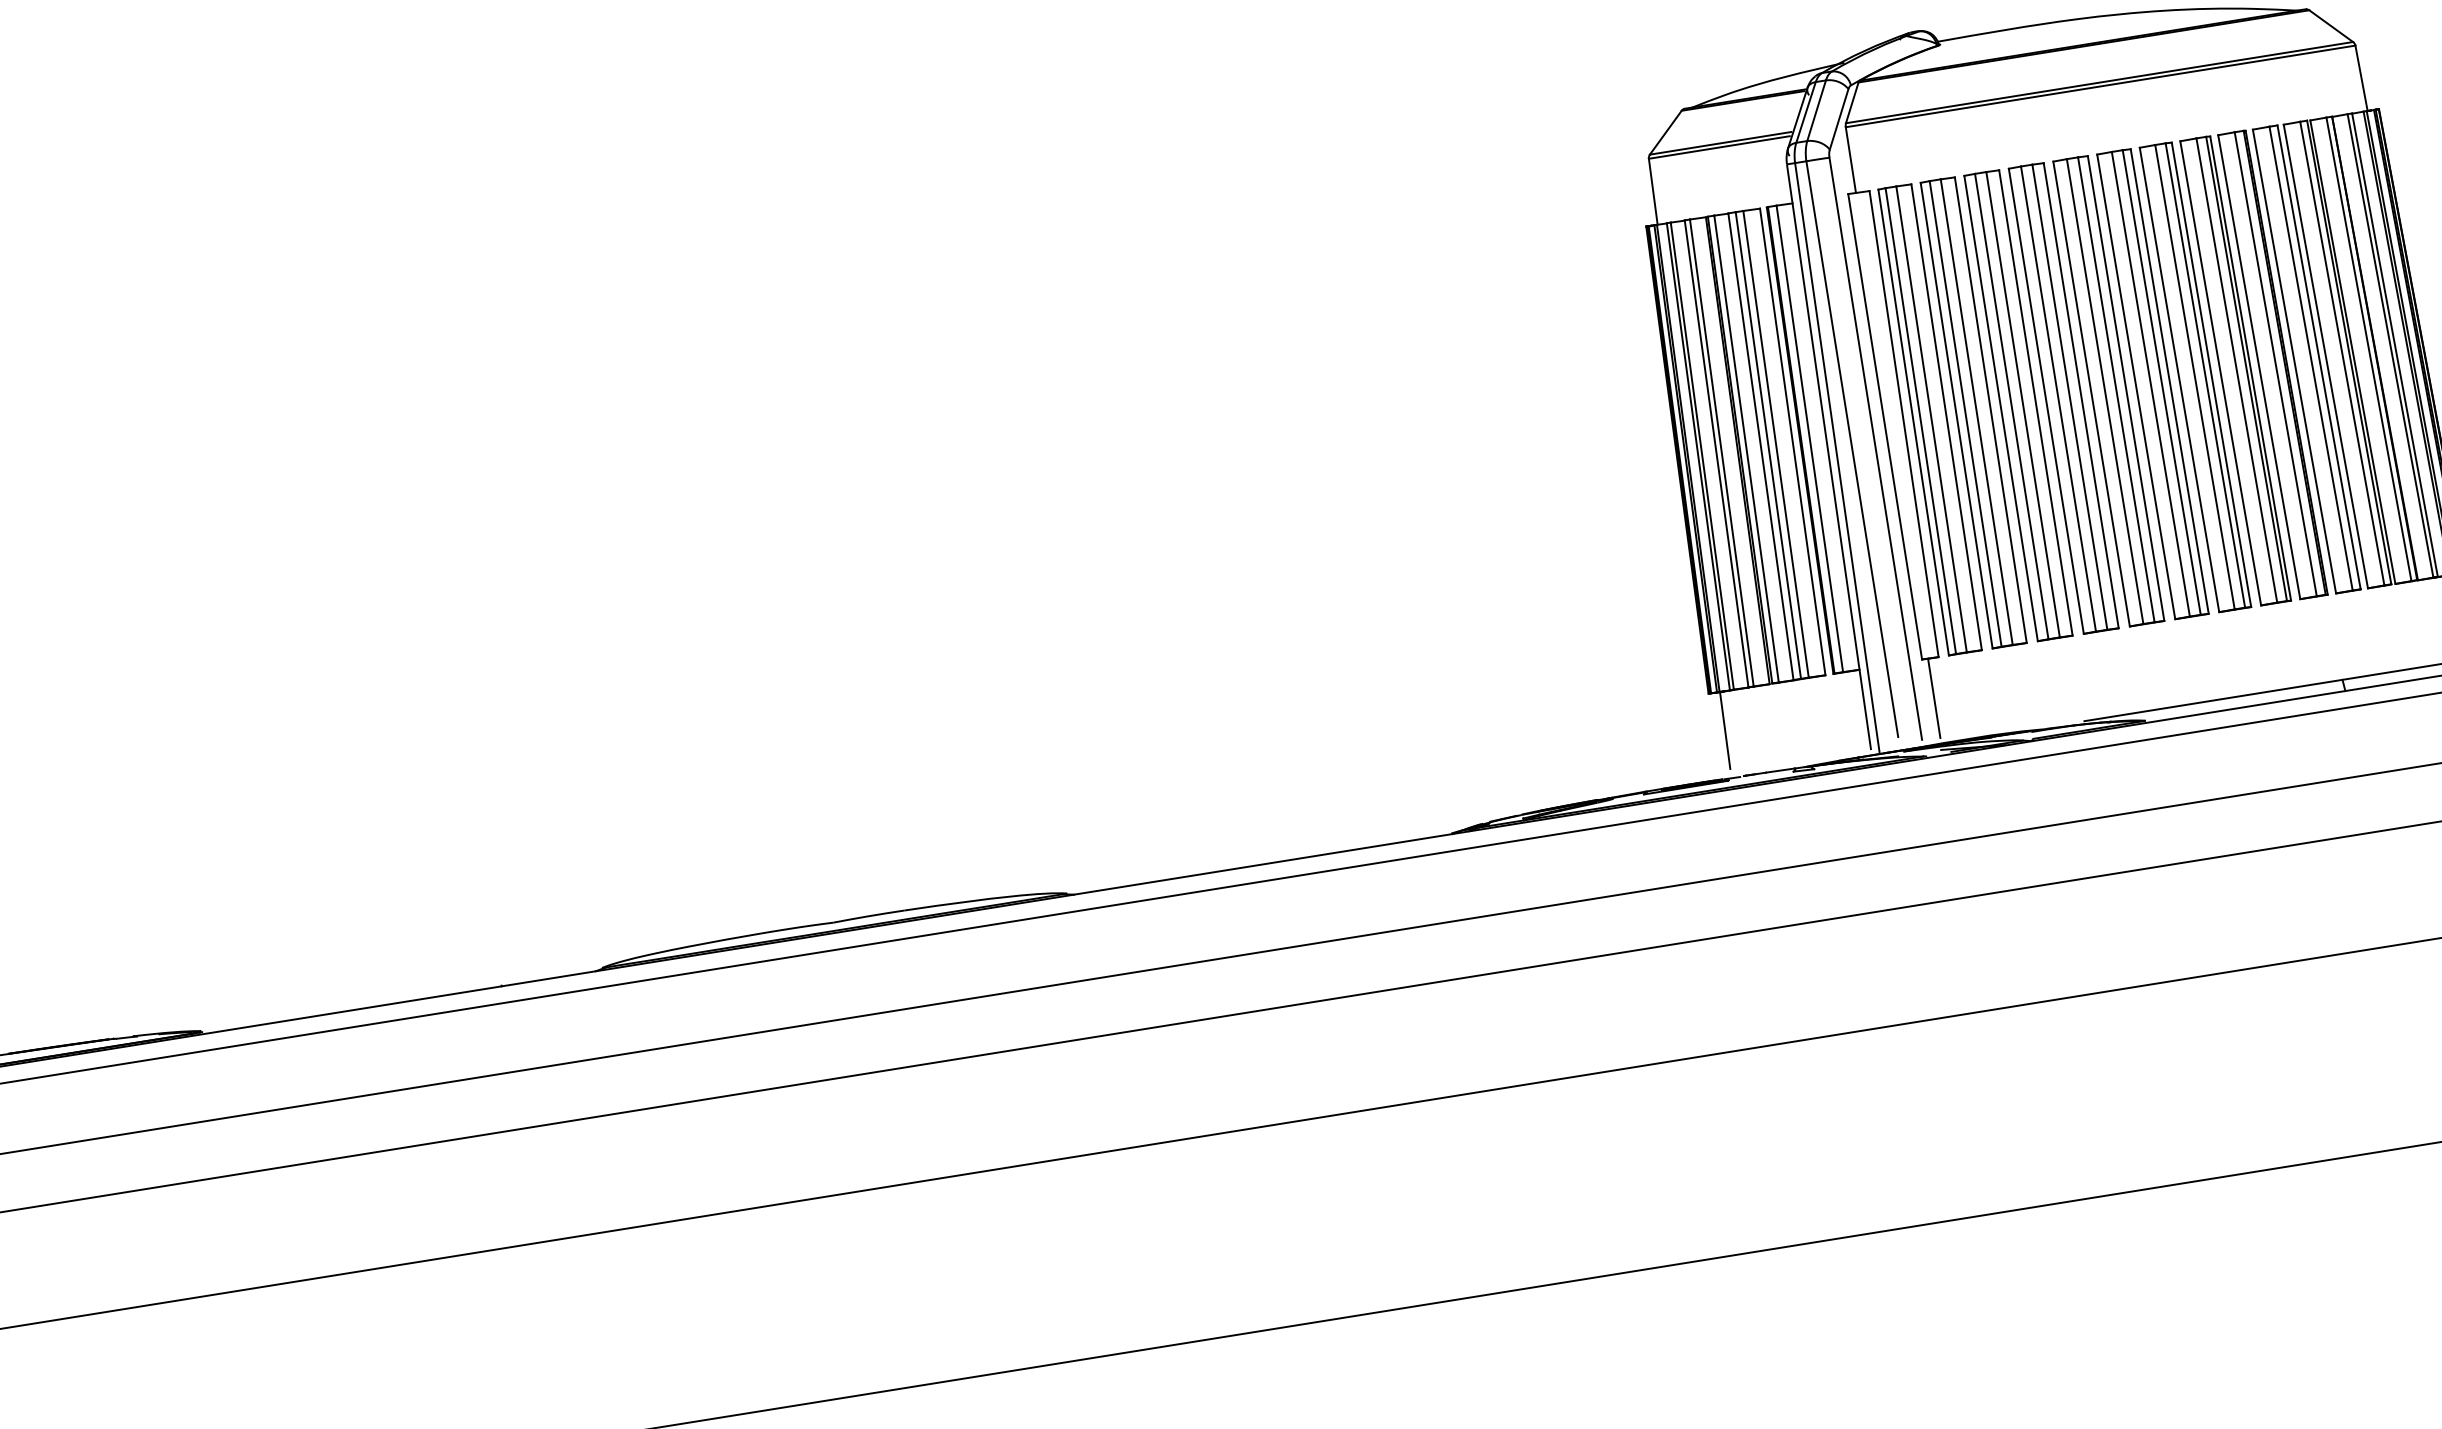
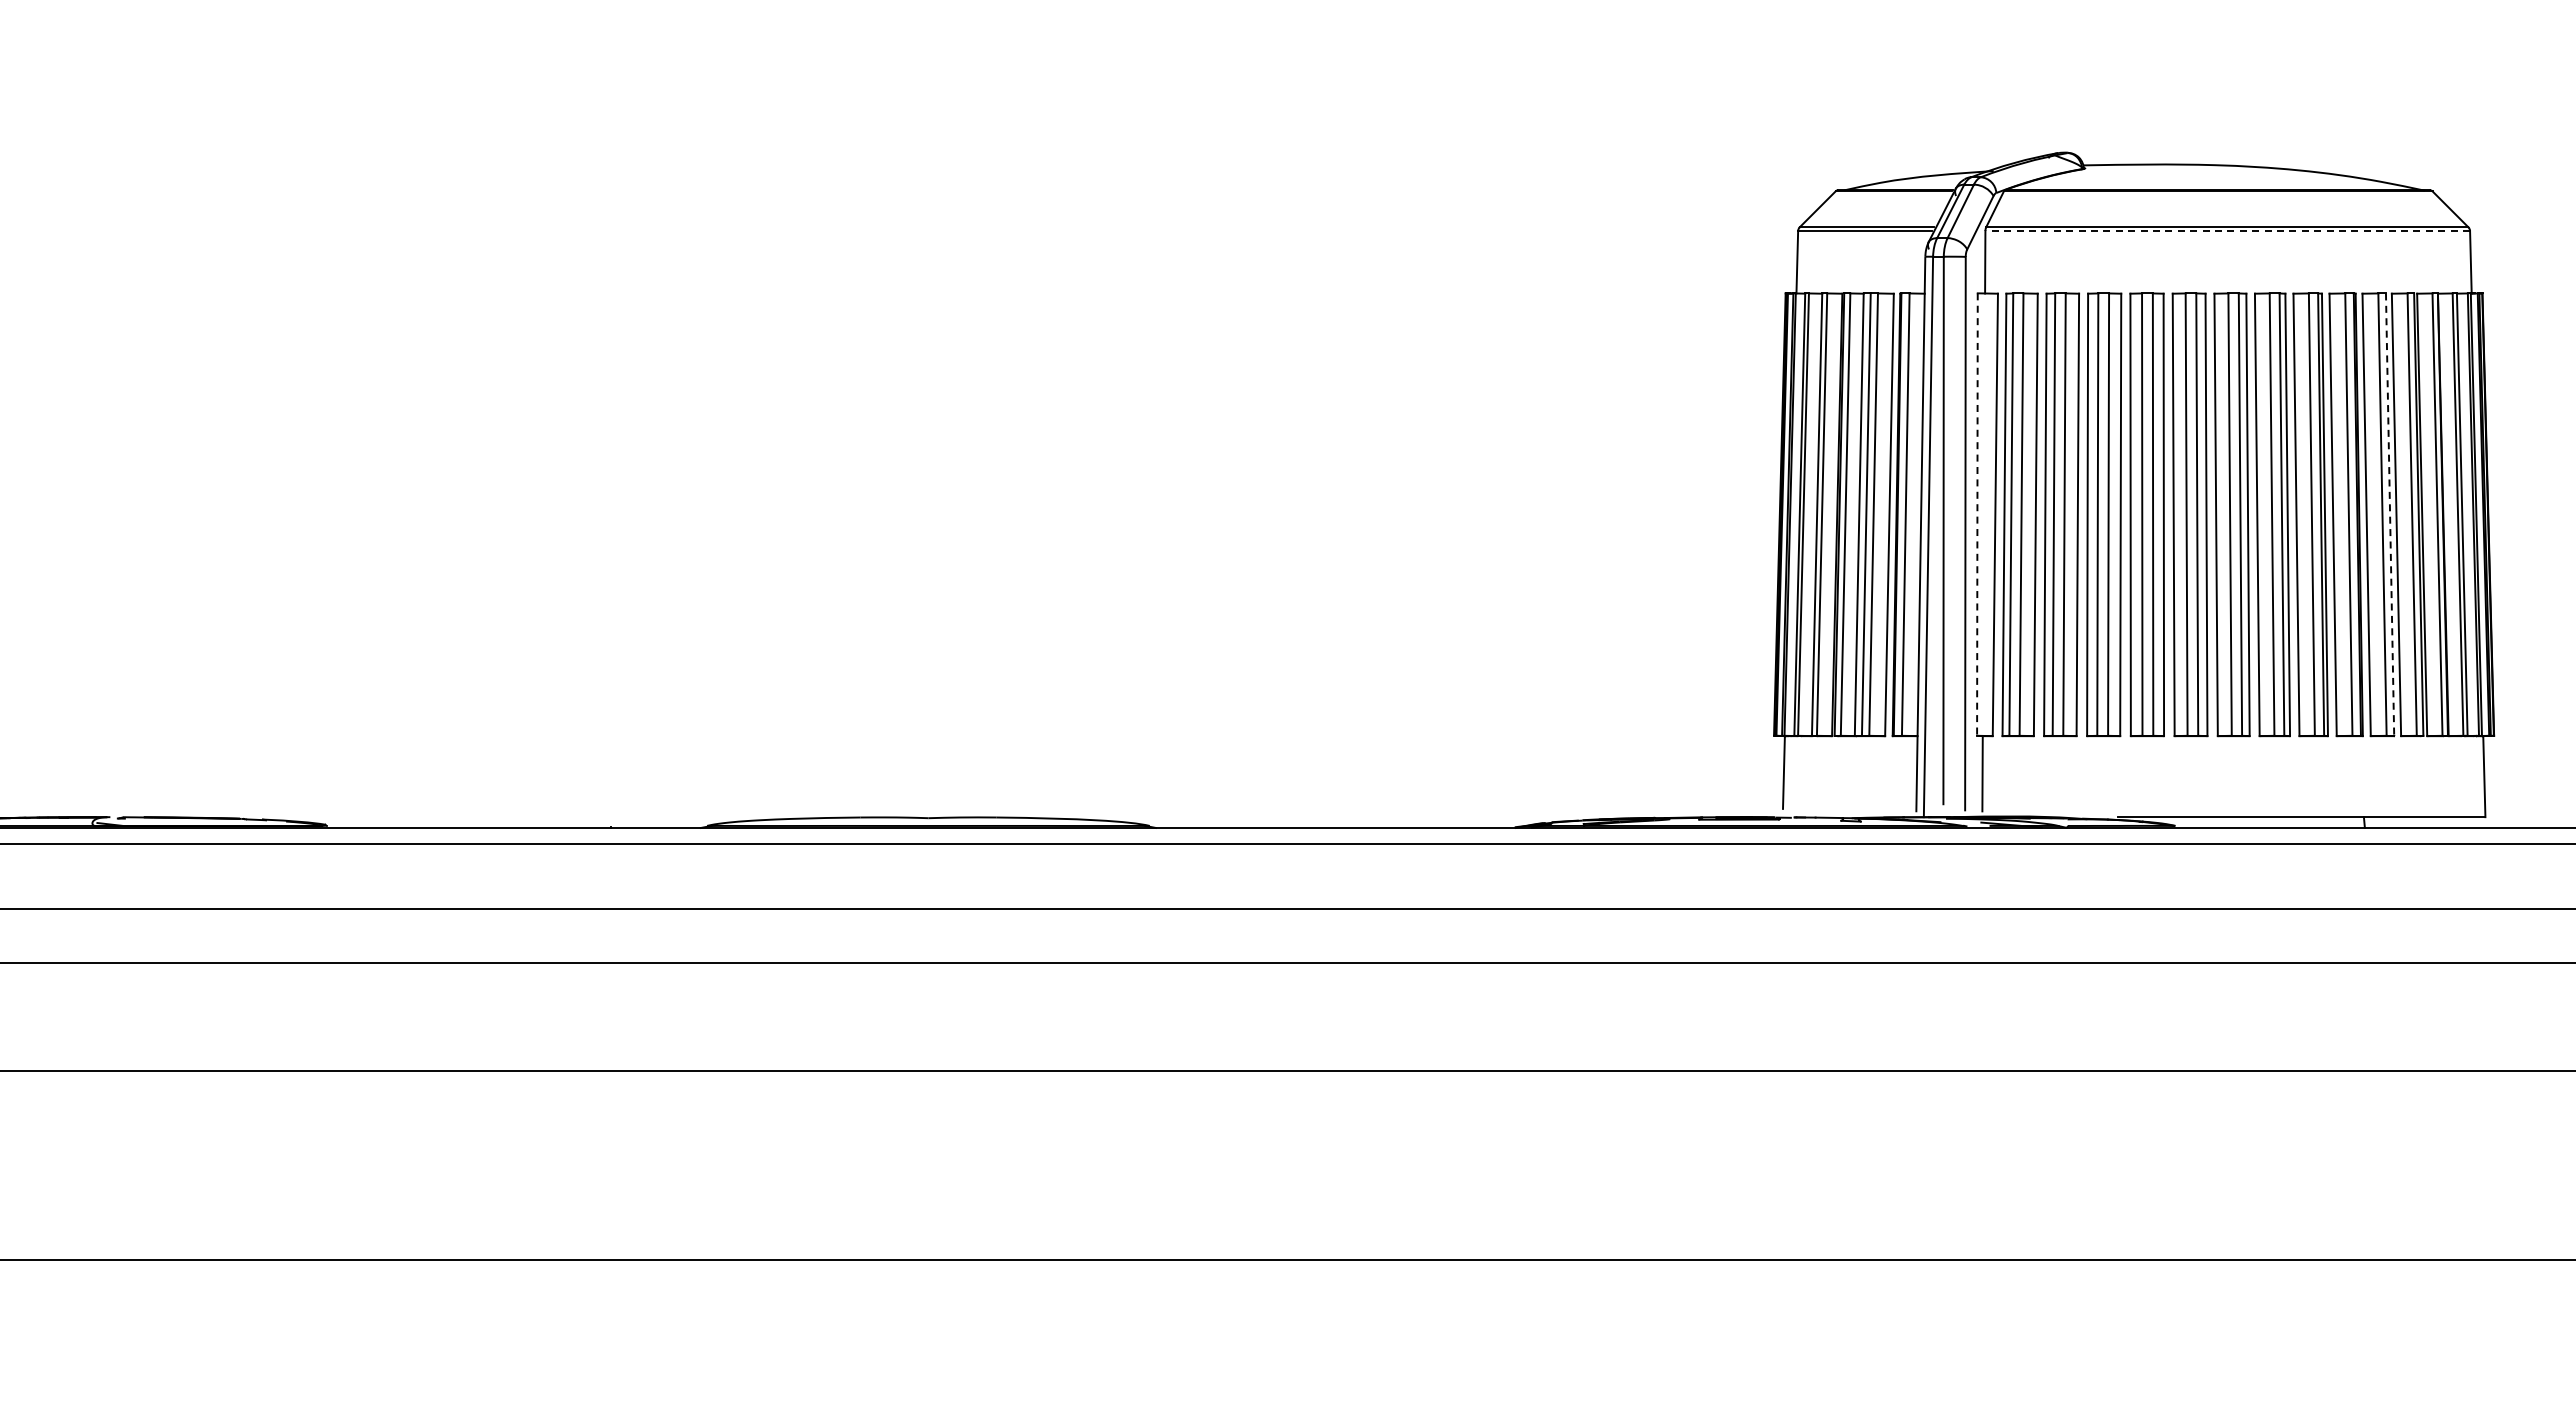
line: (2100, 86) -> (2227, 231), solid -> dashed
line: (2319, 358) -> (2390, 515), solid -> dashed
line: (1885, 427) -> (1977, 515), solid -> dashed

